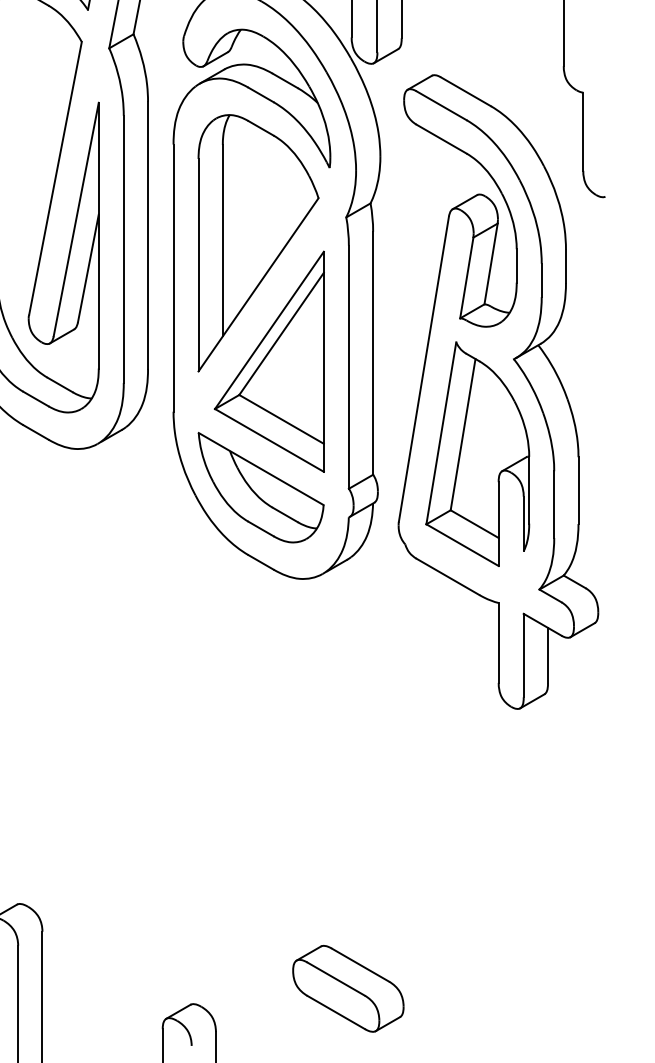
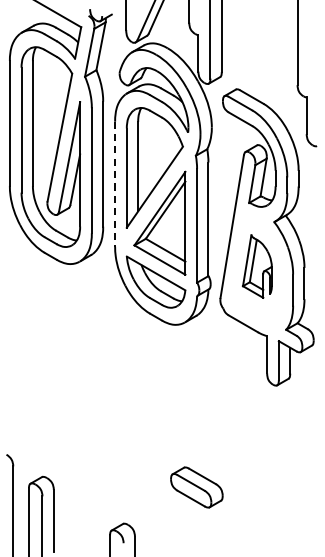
line: (174, 278) -> (115, 184), solid -> dashed
part: (478, 454) -> (257, 266), size x0.6
part: (347, 988) -> (196, 487), moved

